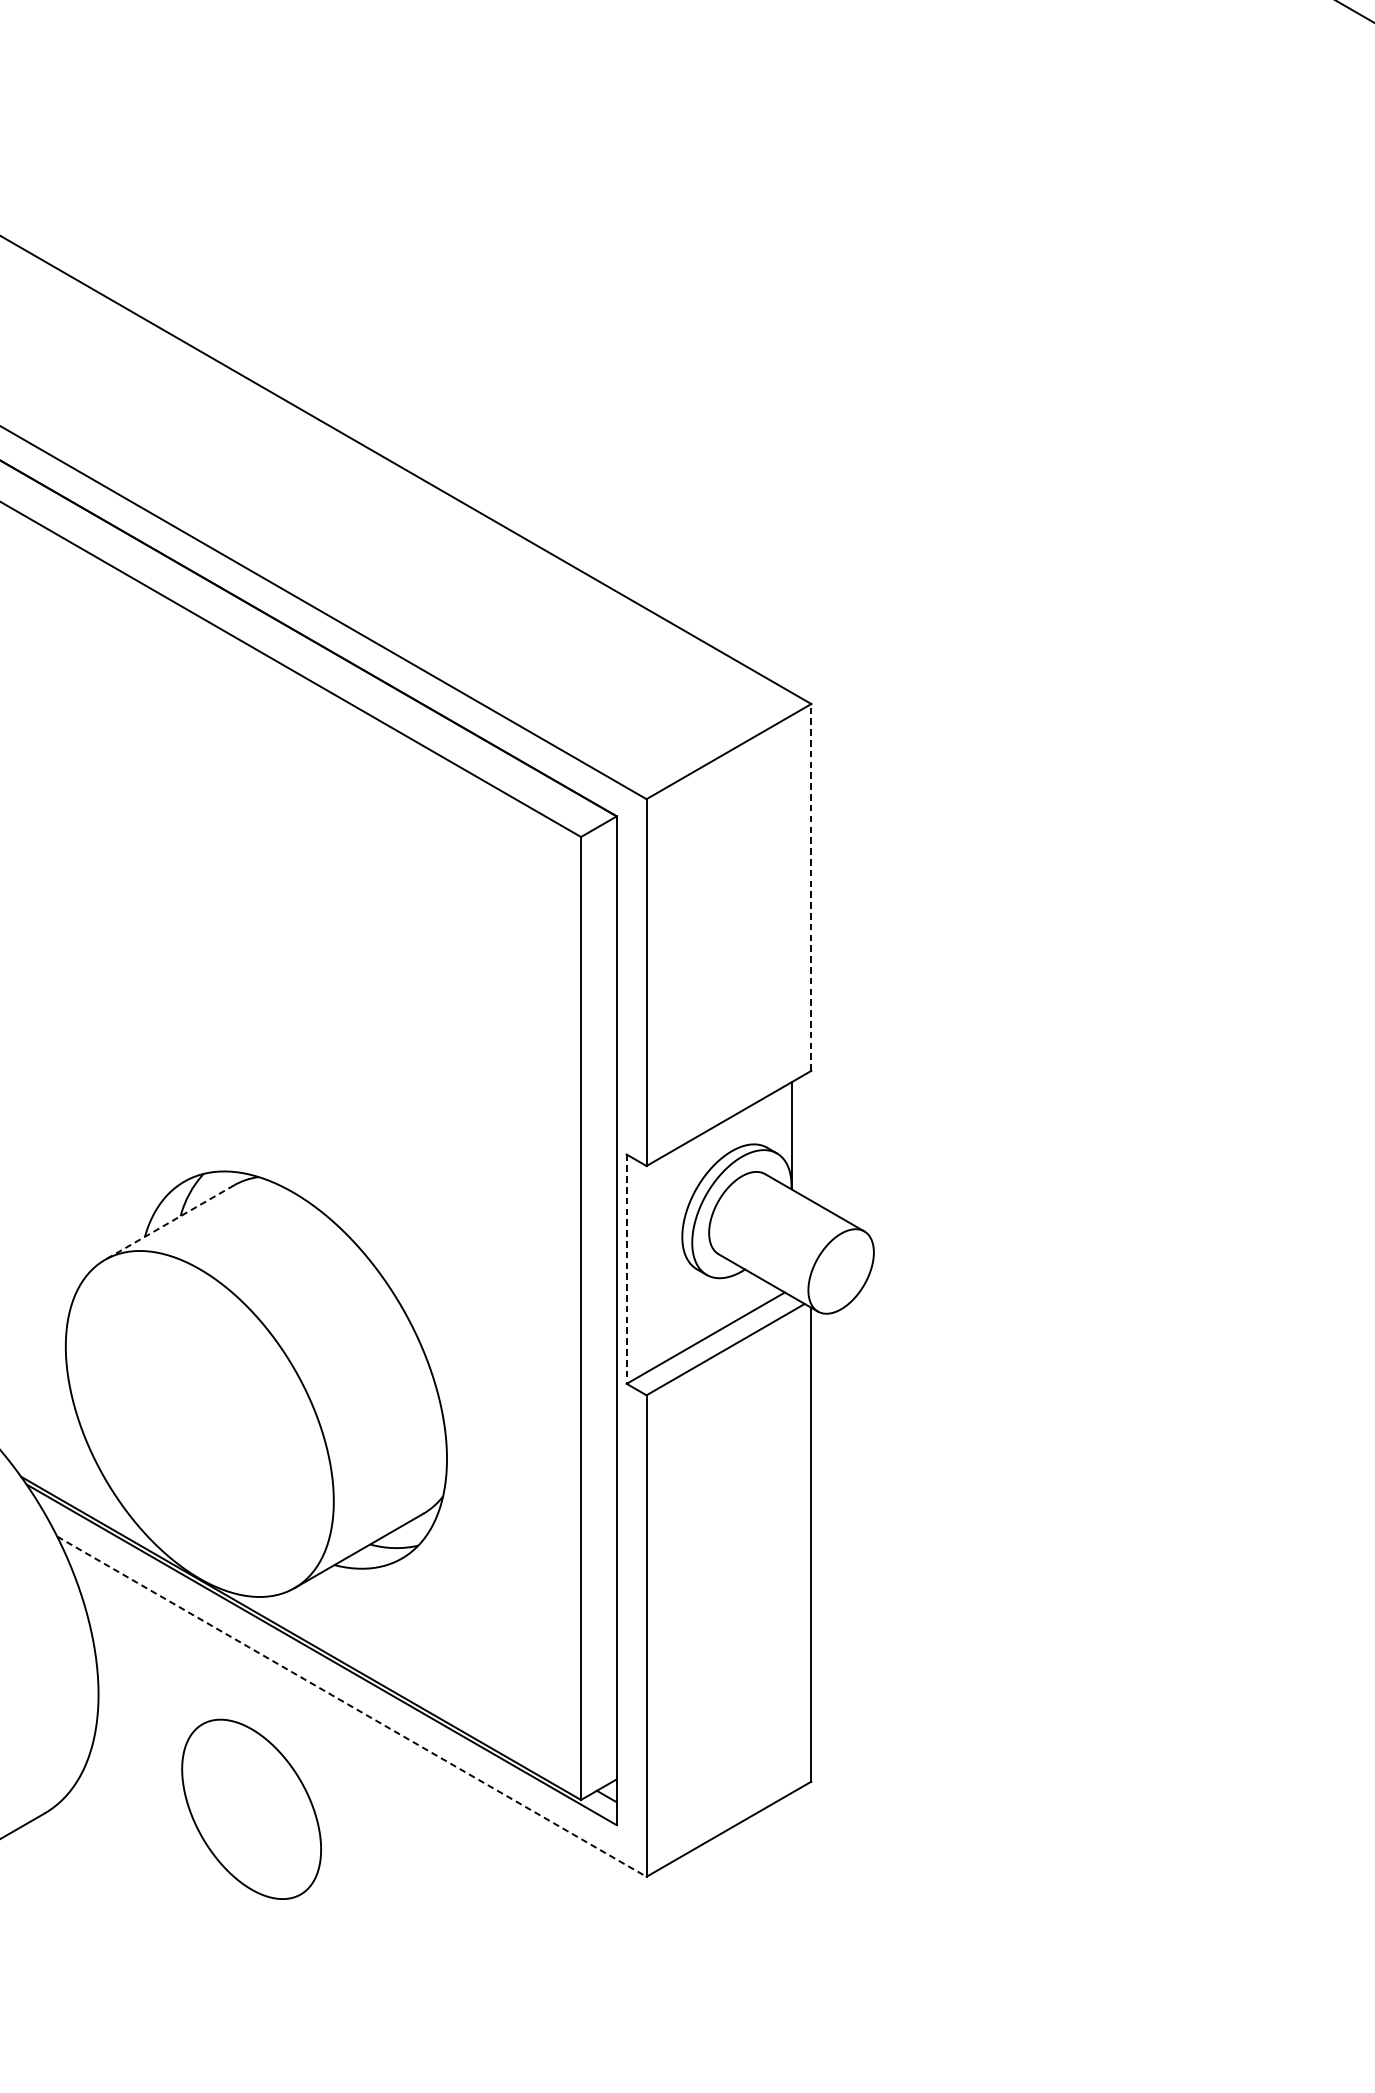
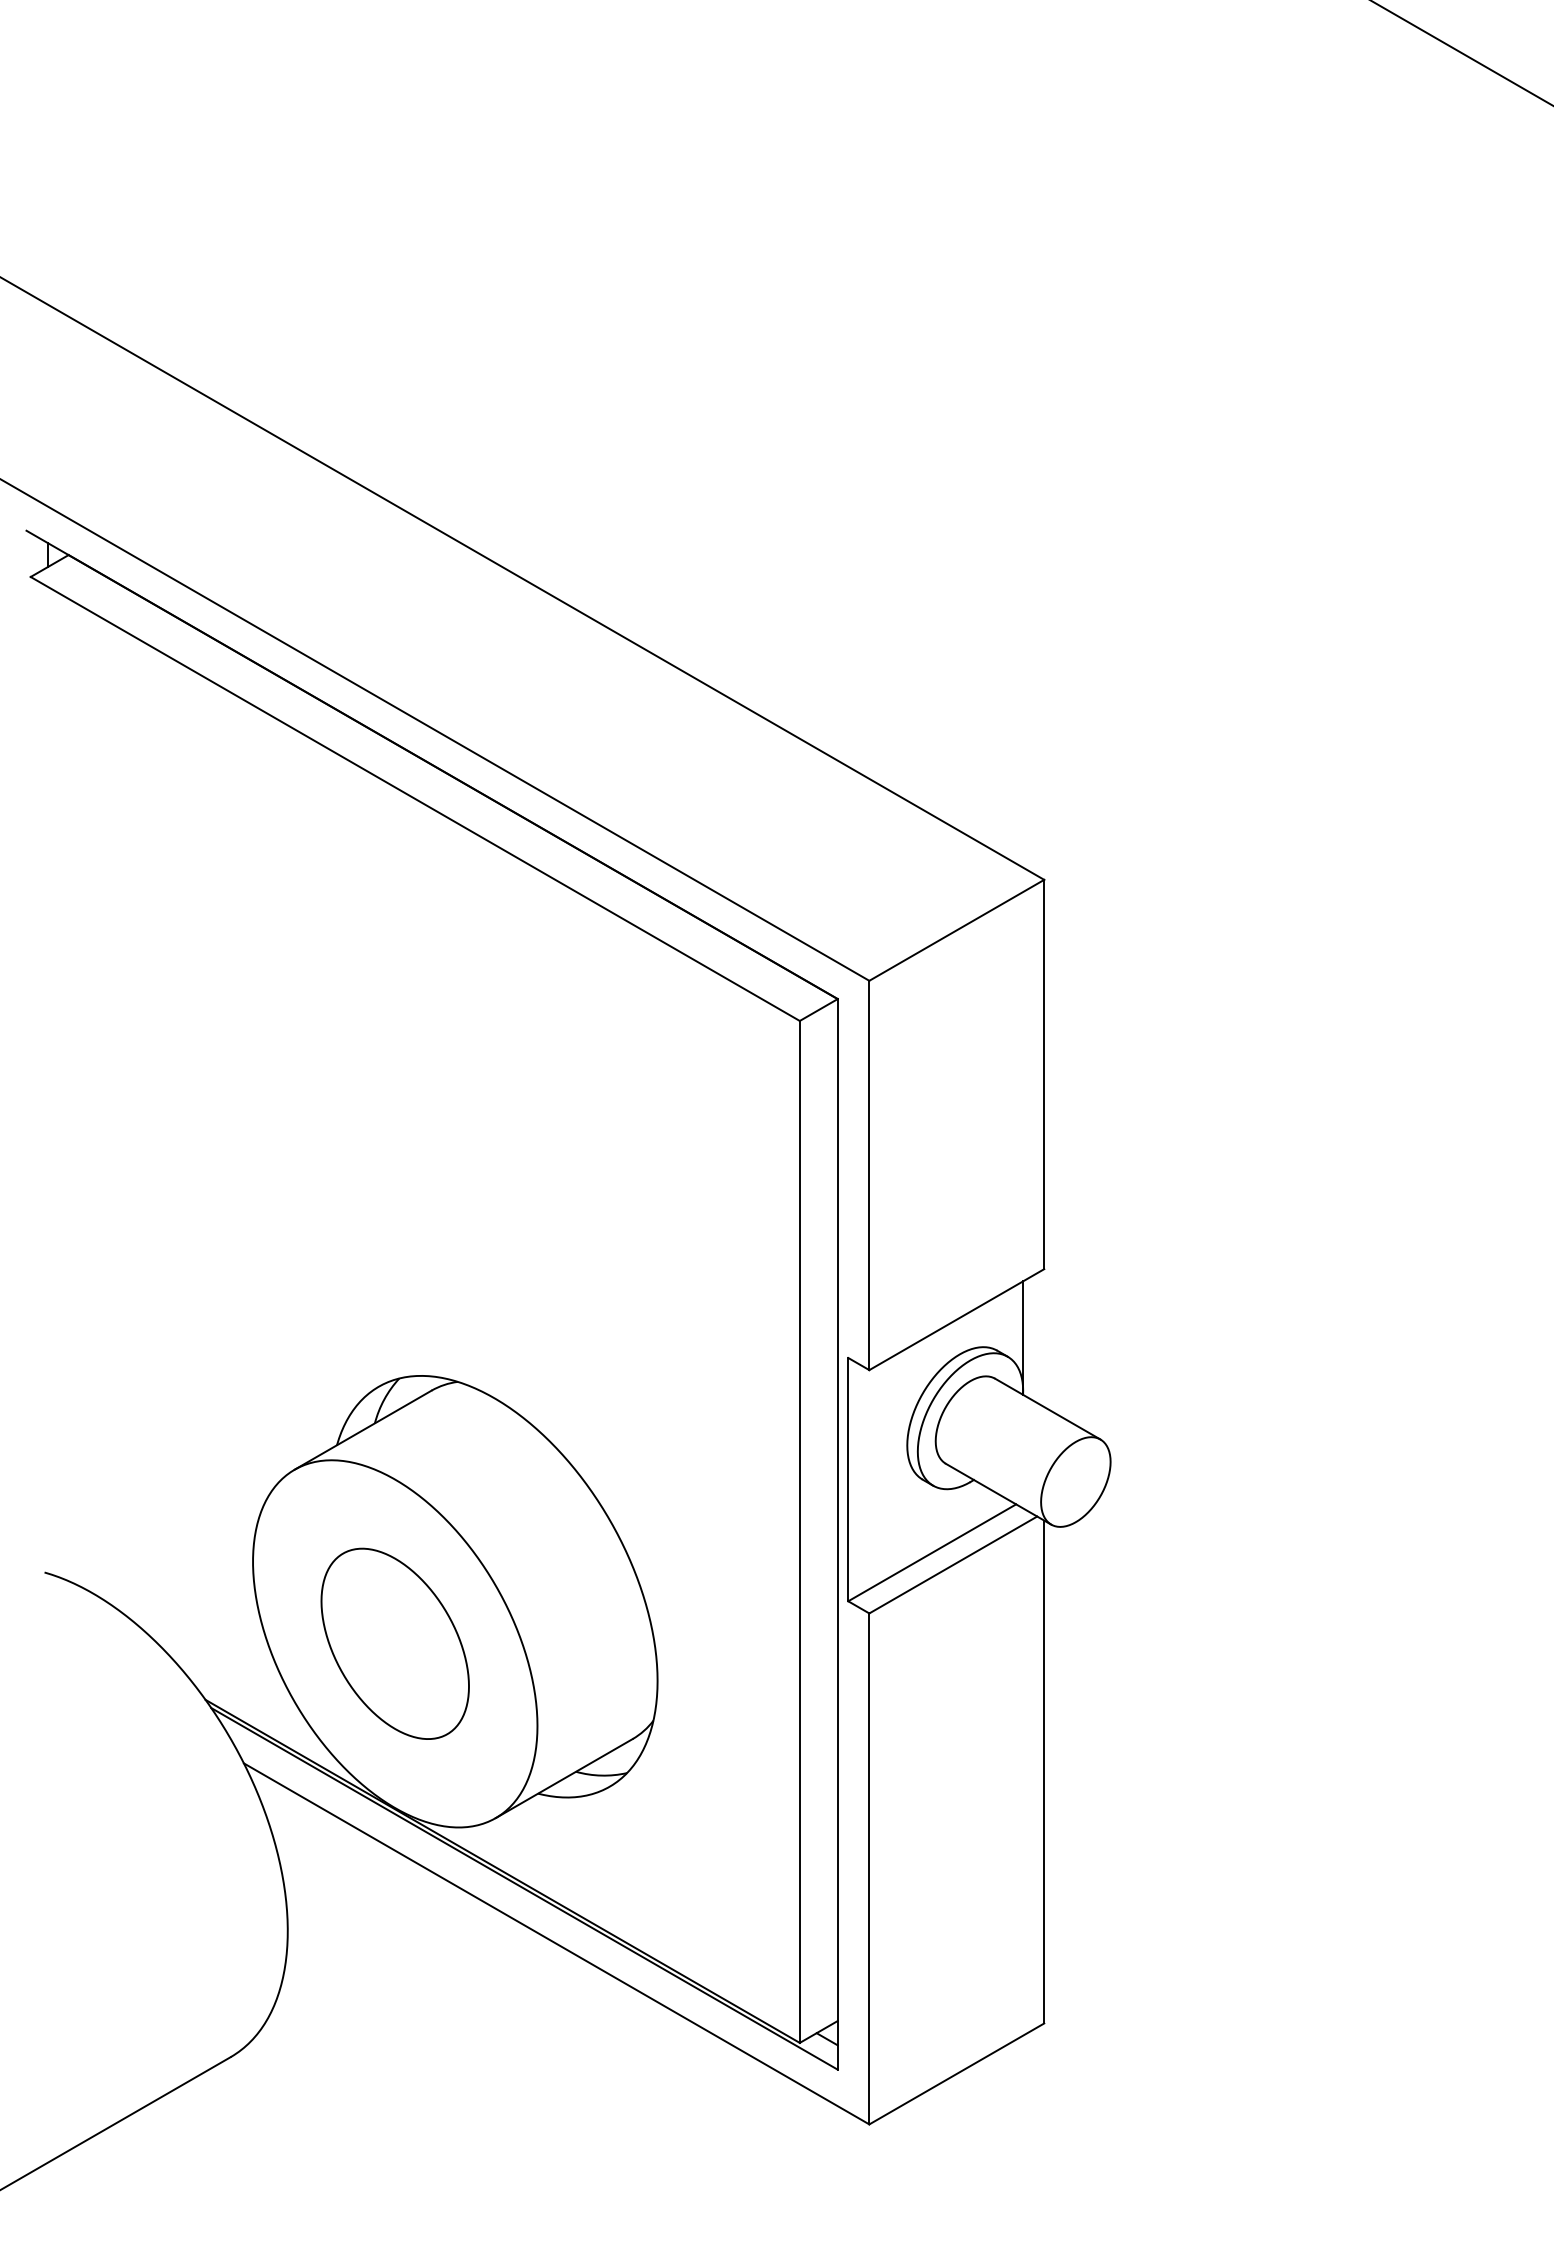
line: (811, 887) -> (1044, 1074), dashed -> solid
line: (168, 1222) -> (362, 1430), dashed -> solid
line: (626, 1269) -> (848, 1479), dashed -> solid
line: (352, 1707) -> (557, 1944), dashed -> solid
part: (250, 1809) -> (394, 1643), moved

